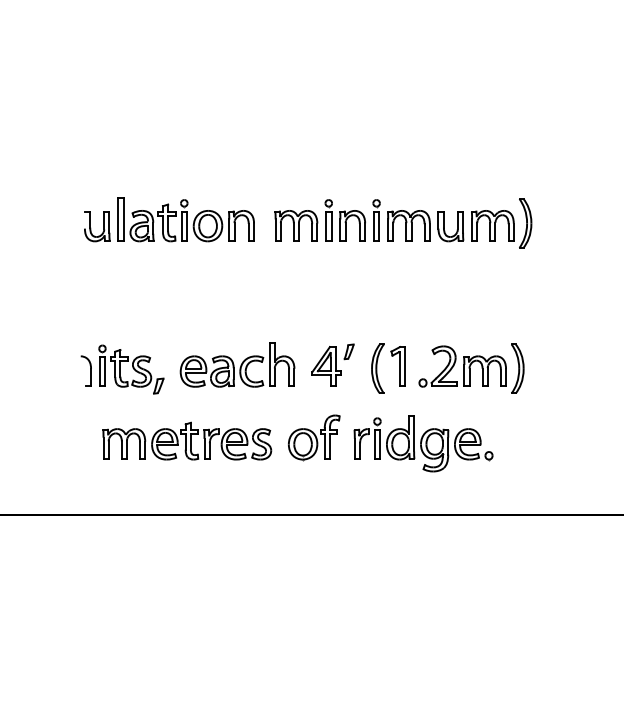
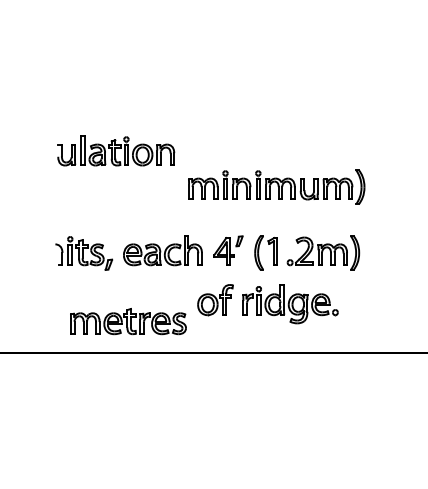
part: (403, 222) -> (276, 186), moved
part: (187, 441) -> (128, 321), moved

